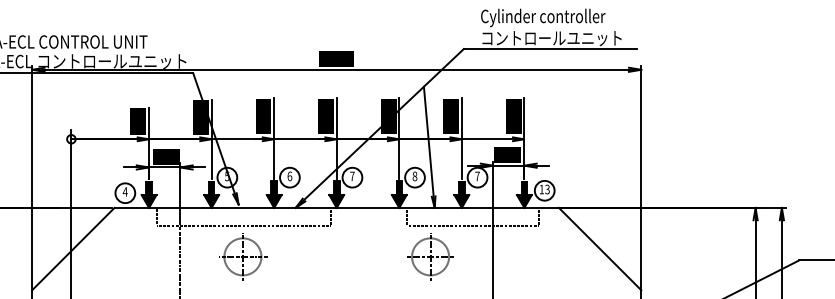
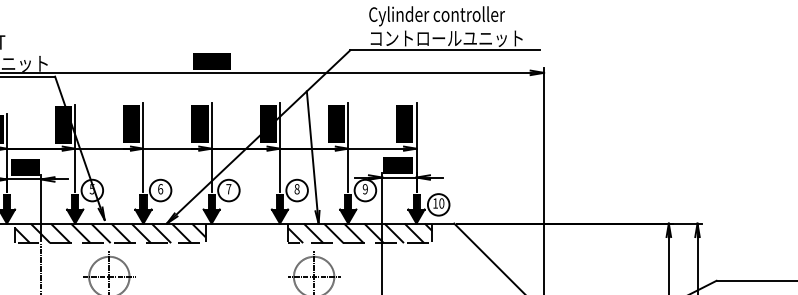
text: (477, 176) -> (365, 189), 7 -> 9
text: (547, 189) -> (441, 203), 13 -> 10
hatch: (243, 216) -> (109, 232), added
hatch: (472, 216) -> (359, 232), added

